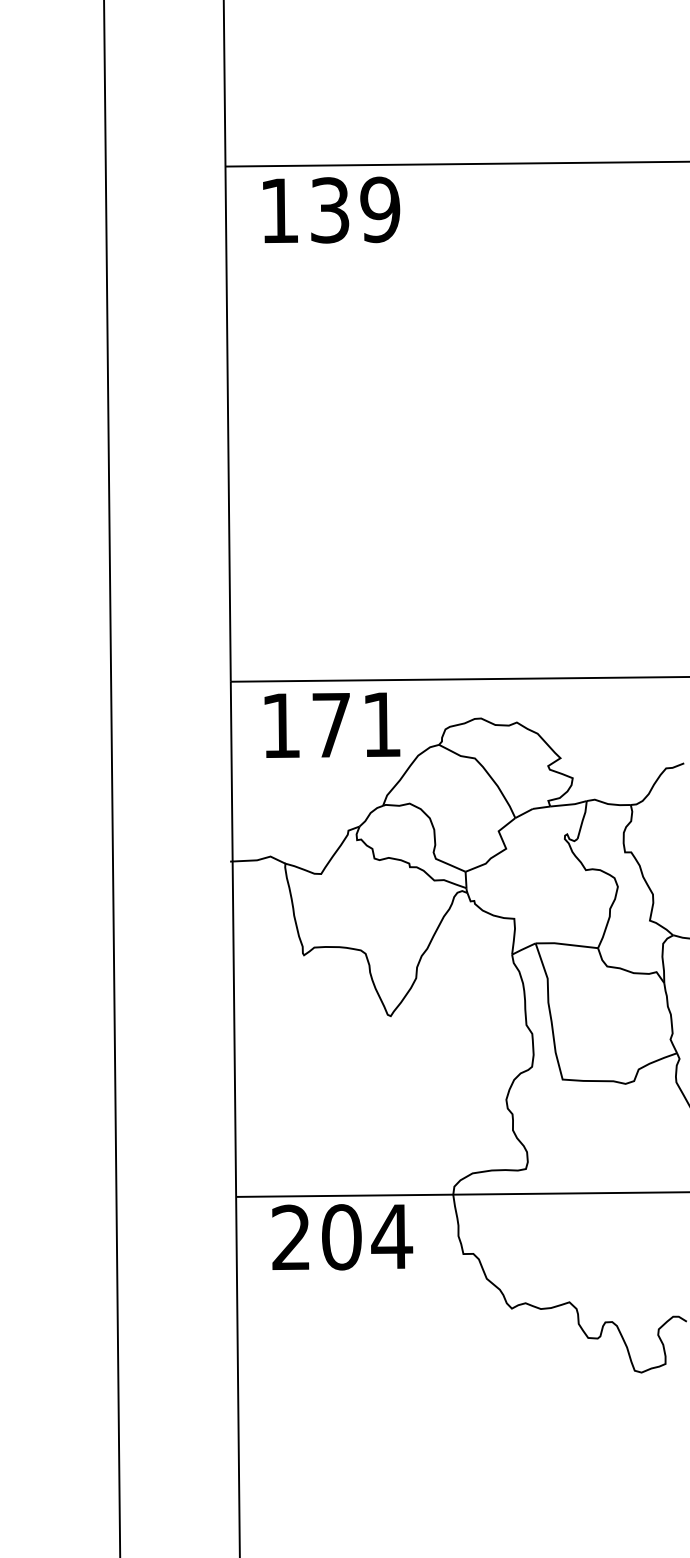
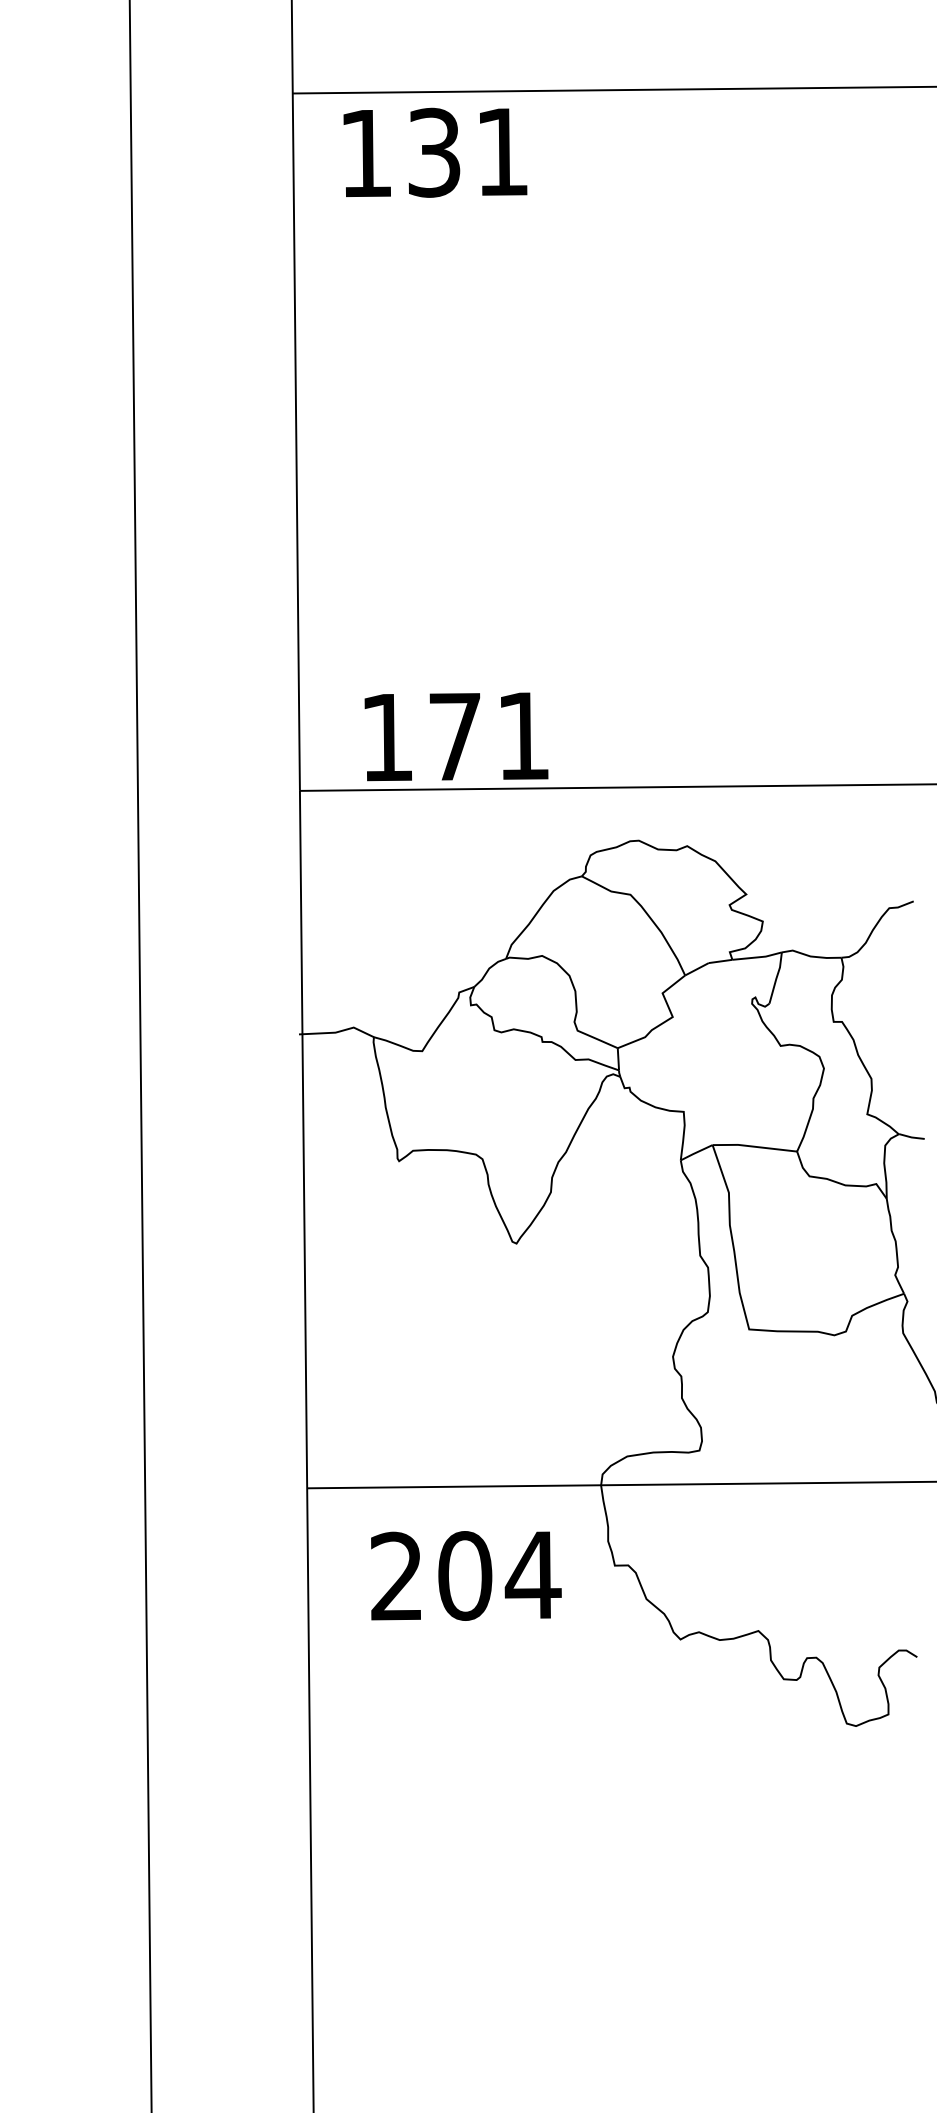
text: (380, 210) -> (502, 152), 139 -> 131
text: (332, 725) -> (456, 736), moved
text: (342, 1236) -> (466, 1575), moved

